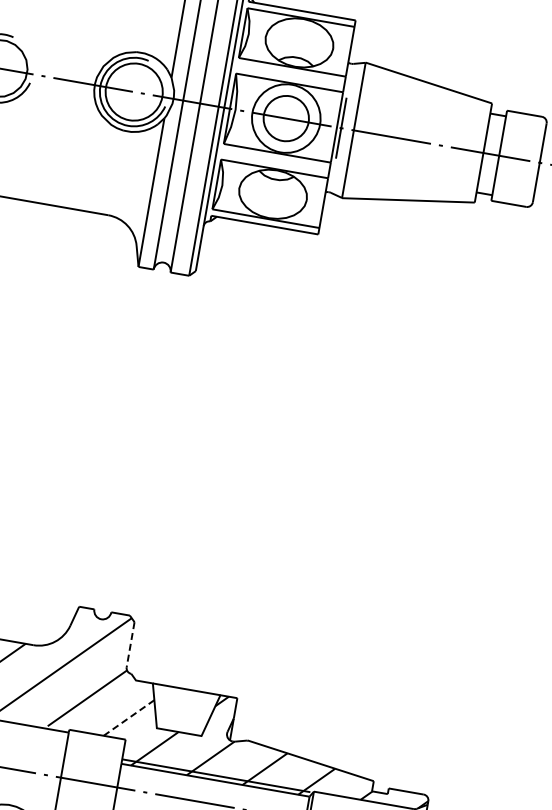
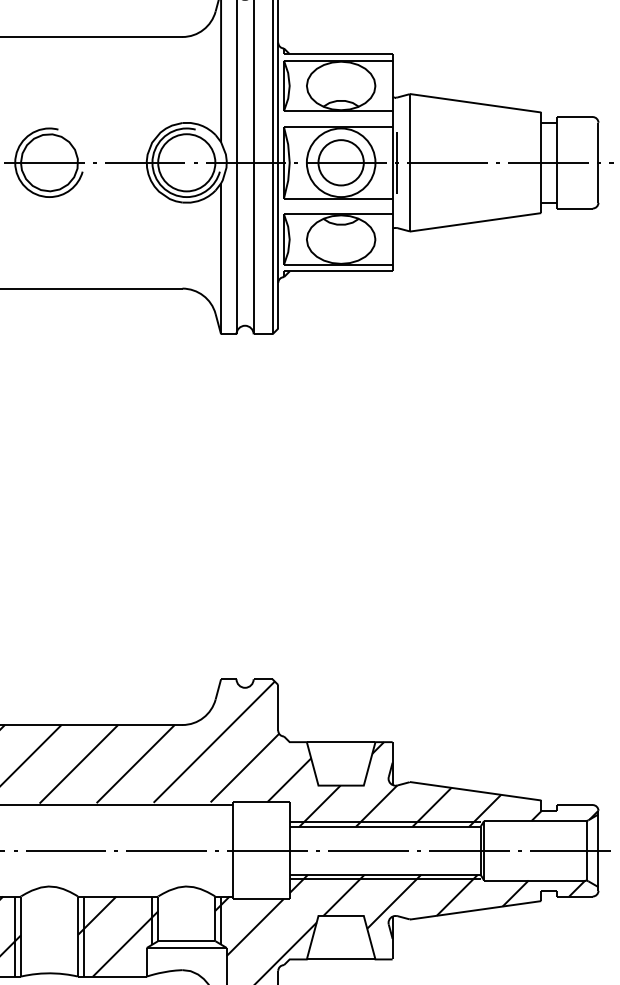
line: (130, 644) -> (278, 707), dashed -> solid
line: (129, 718) -> (289, 780), dashed -> solid

